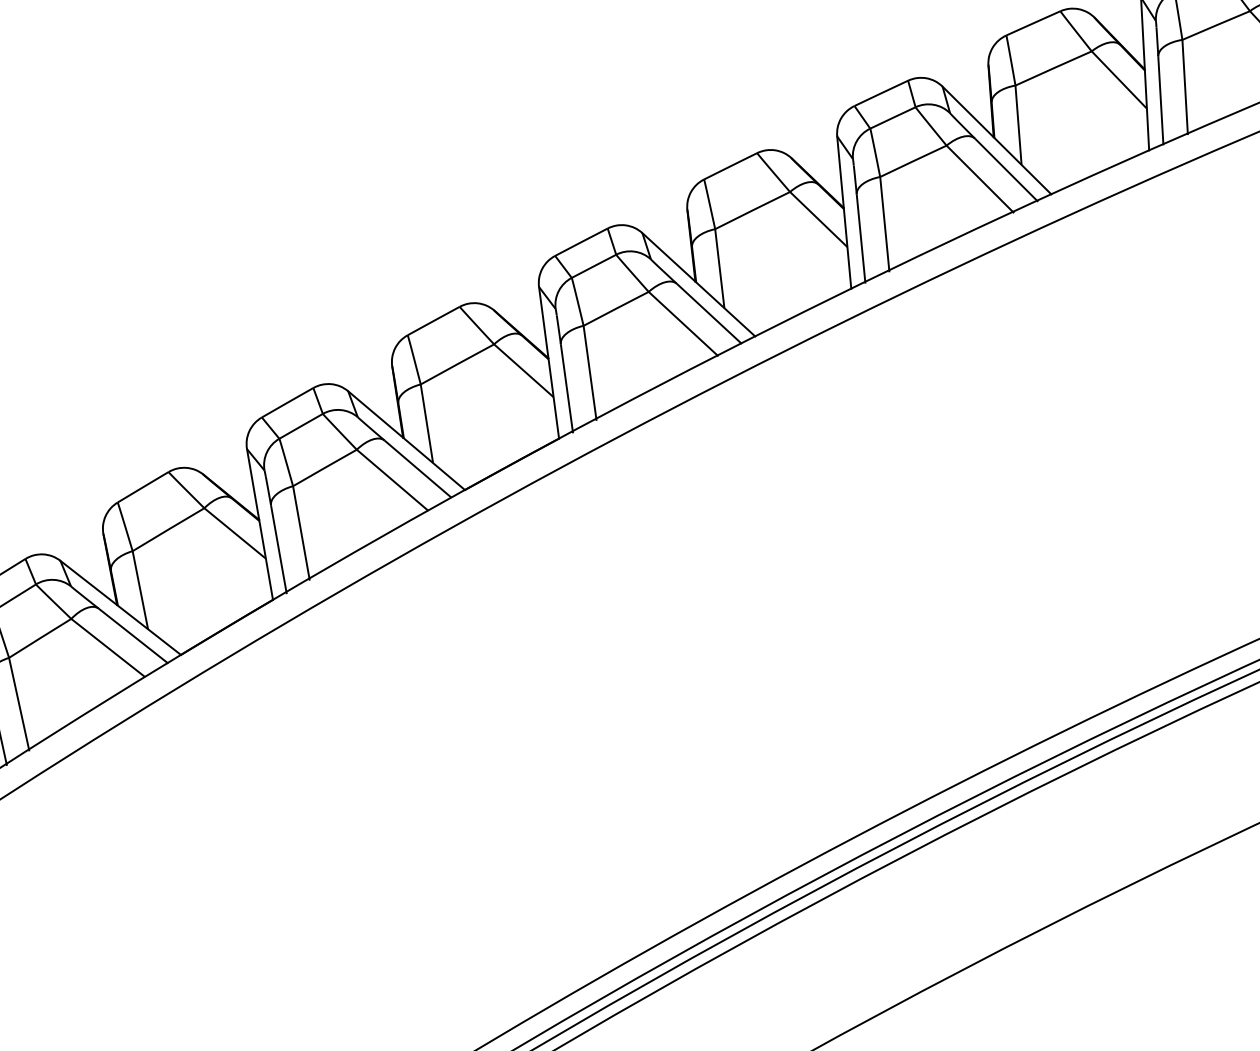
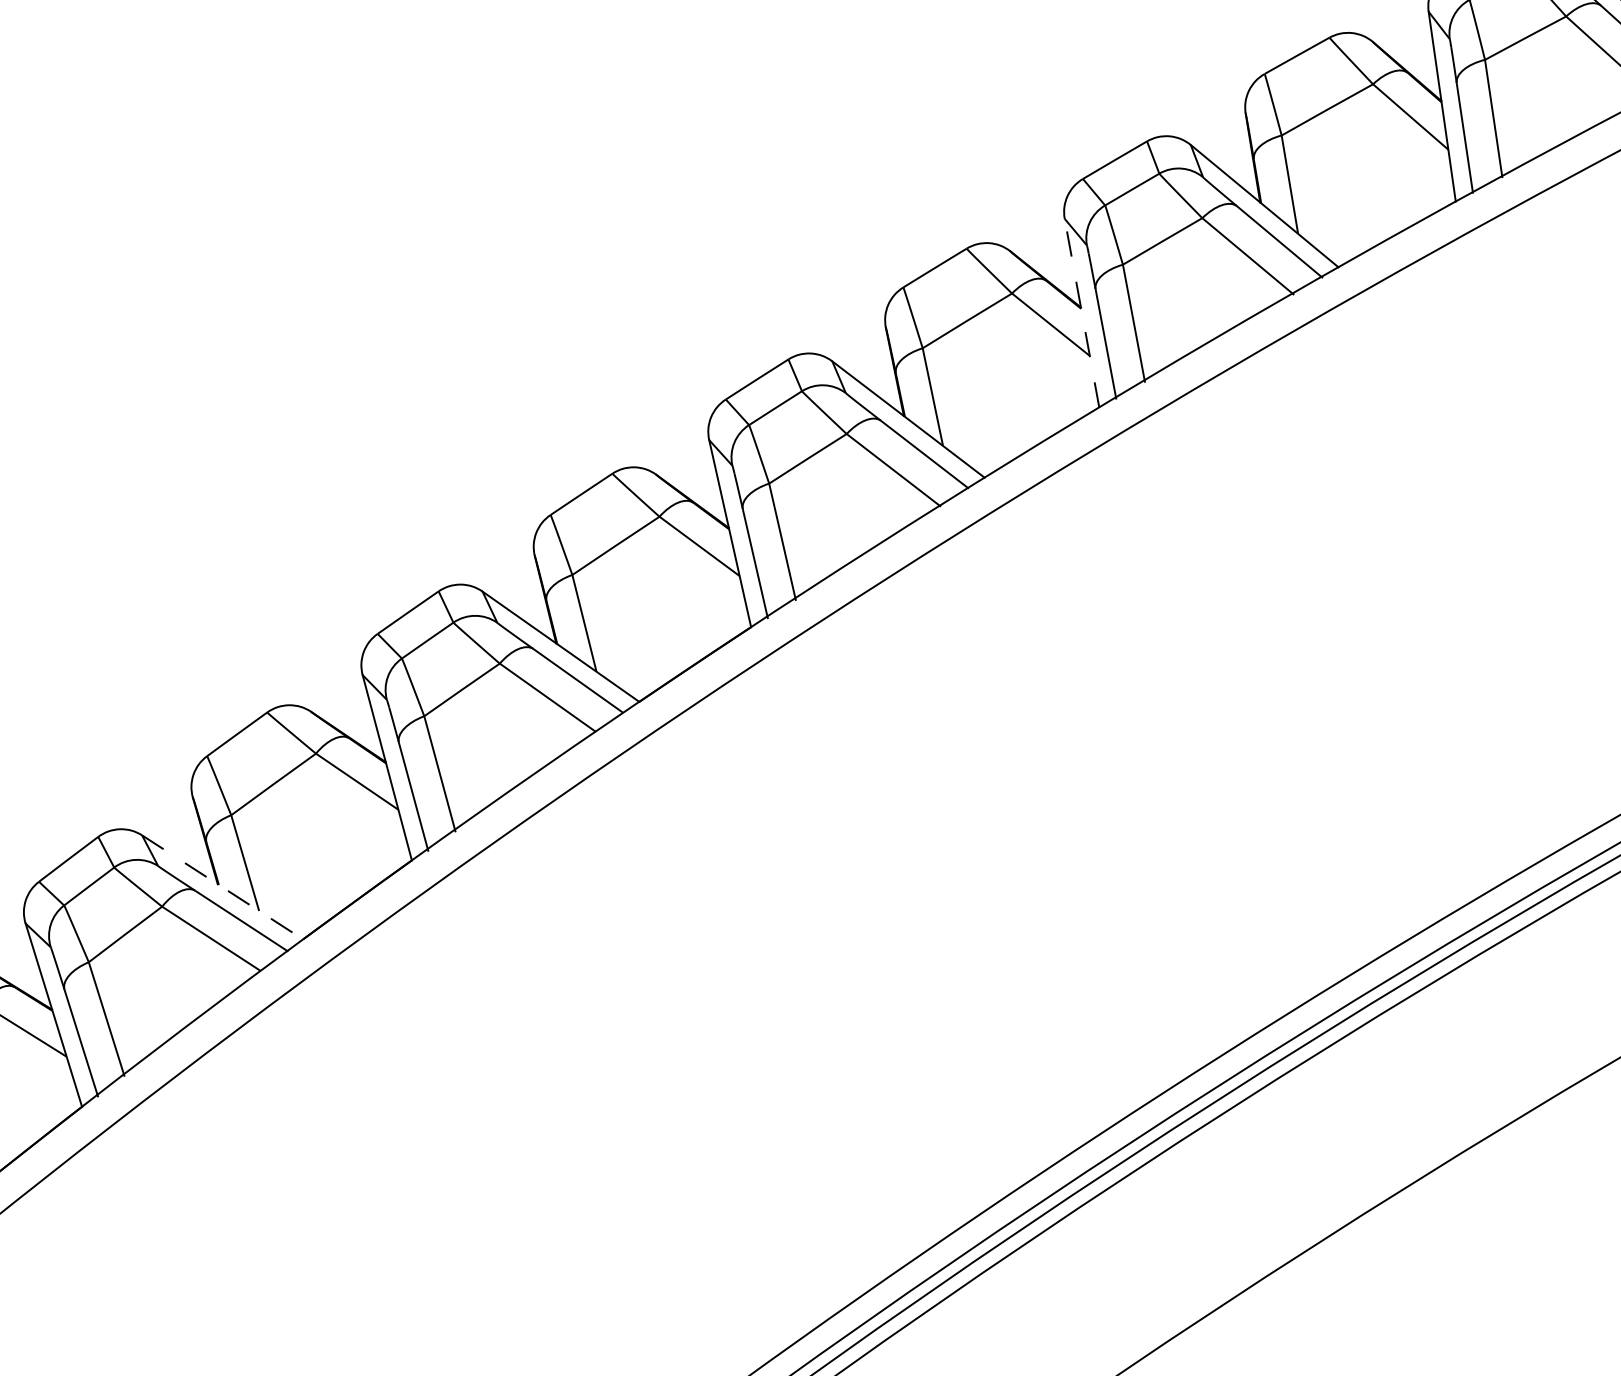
line: (844, 212) -> (1082, 313), solid -> dashed
line: (120, 607) -> (222, 887), solid -> dashed

